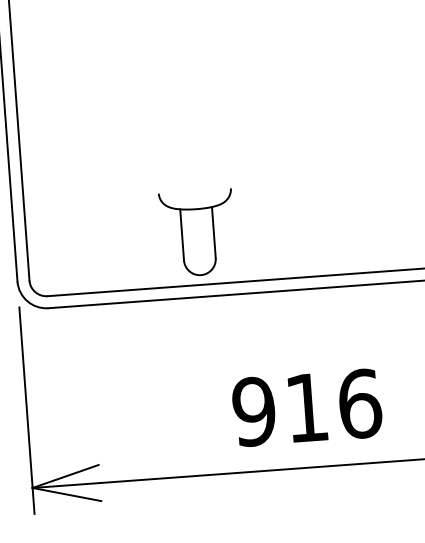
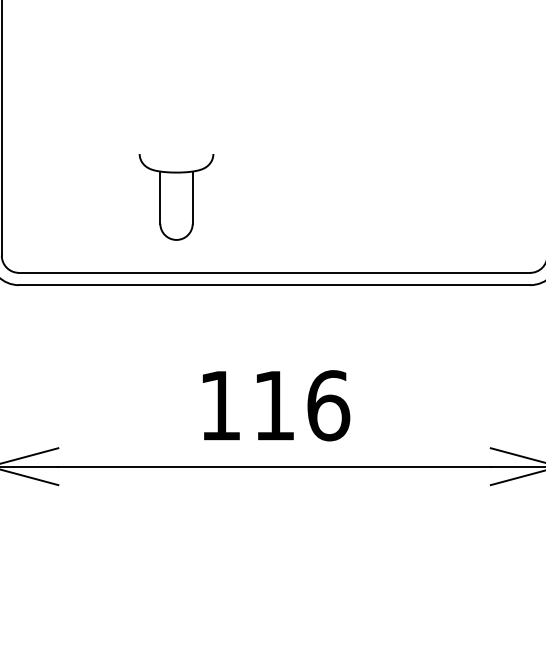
part: (197, 233) -> (176, 197), moved
text: (254, 411) -> (220, 405), 916 -> 116

